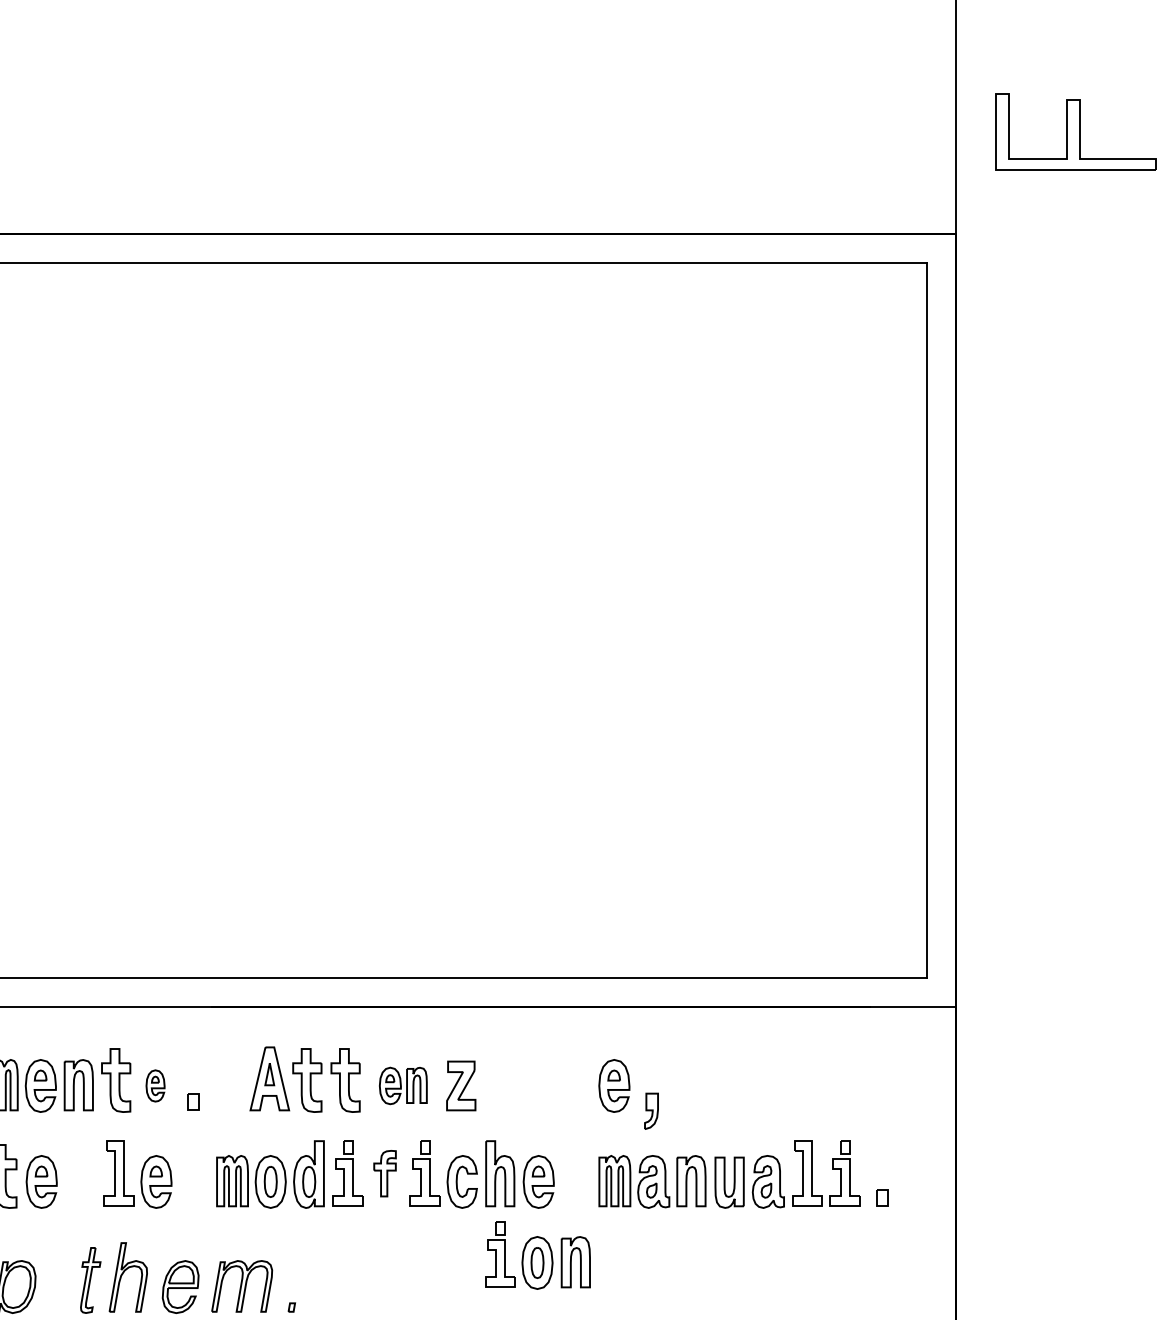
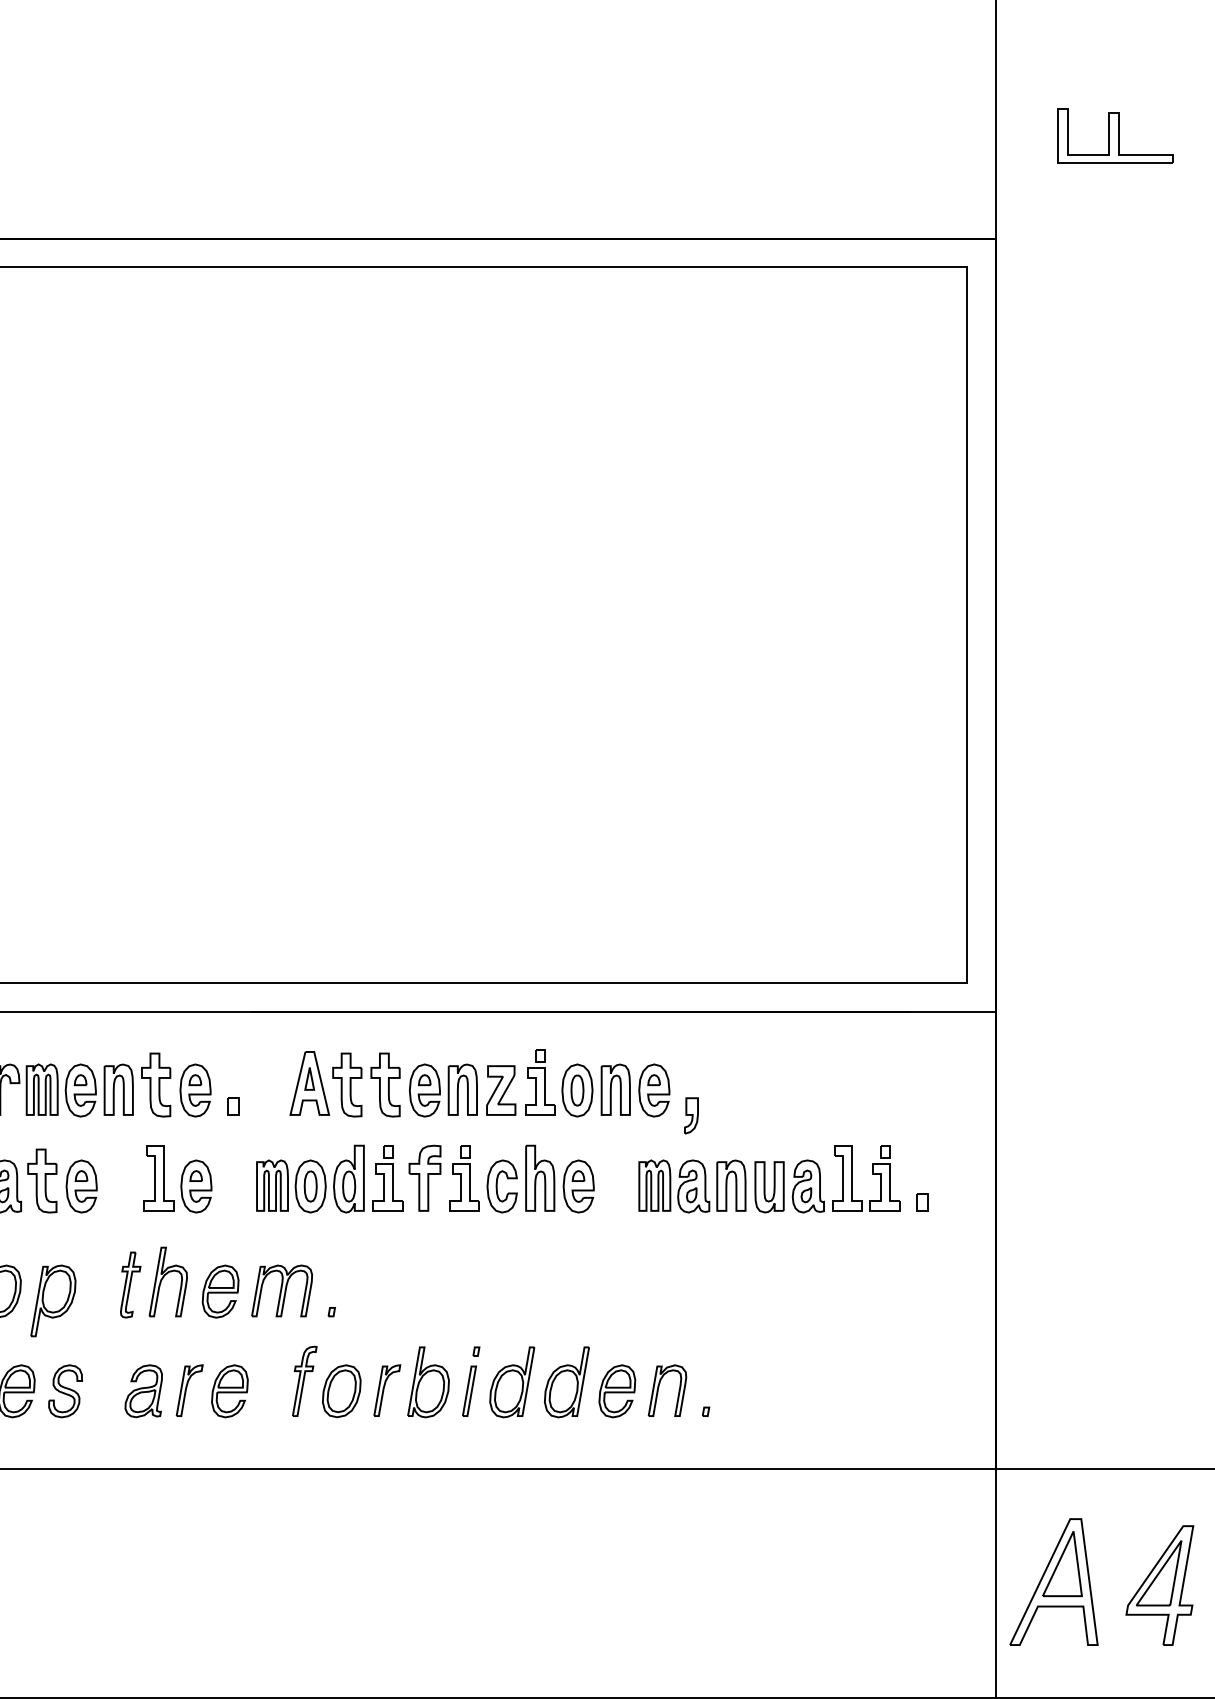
part: (1075, 130) -> (1115, 135), size x0.71
part: (155, 1085) -> (195, 1090), size x1.67
part: (402, 1085) -> (442, 1090), size x1.43
part: (384, 1172) -> (424, 1177), size x1.43
part: (537, 1255) -> (577, 1083), moved

